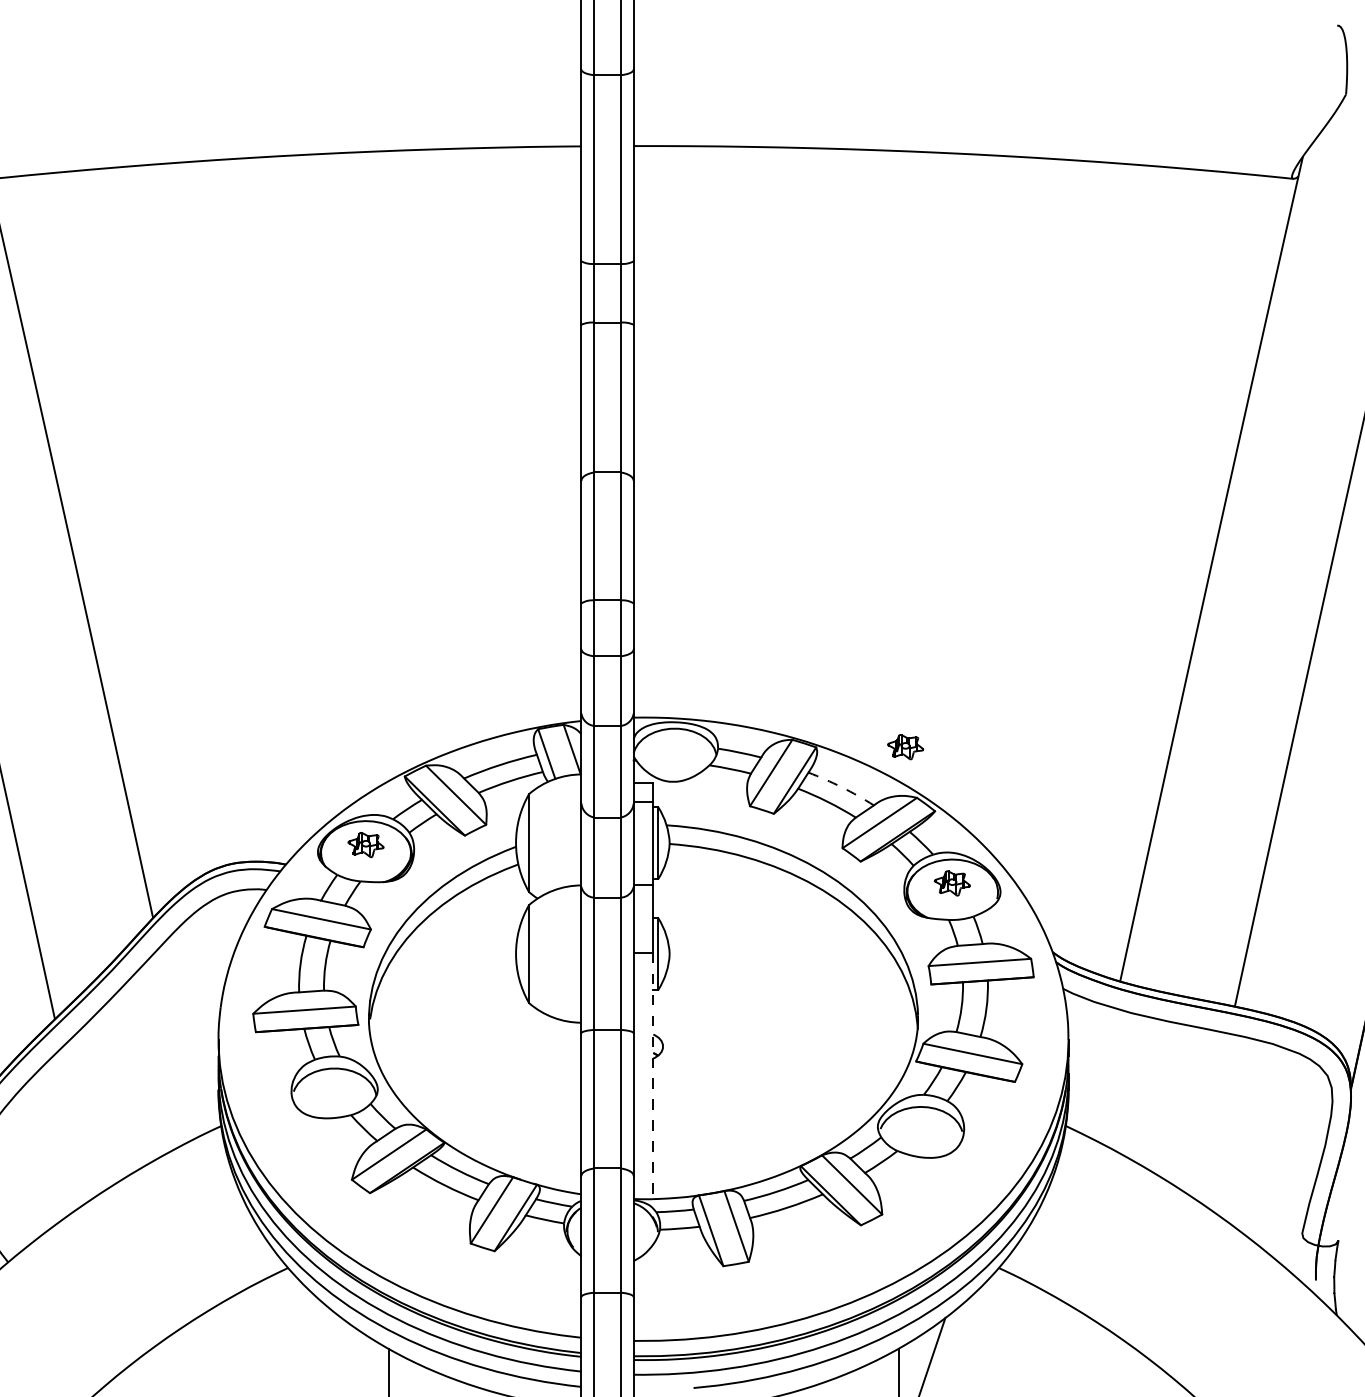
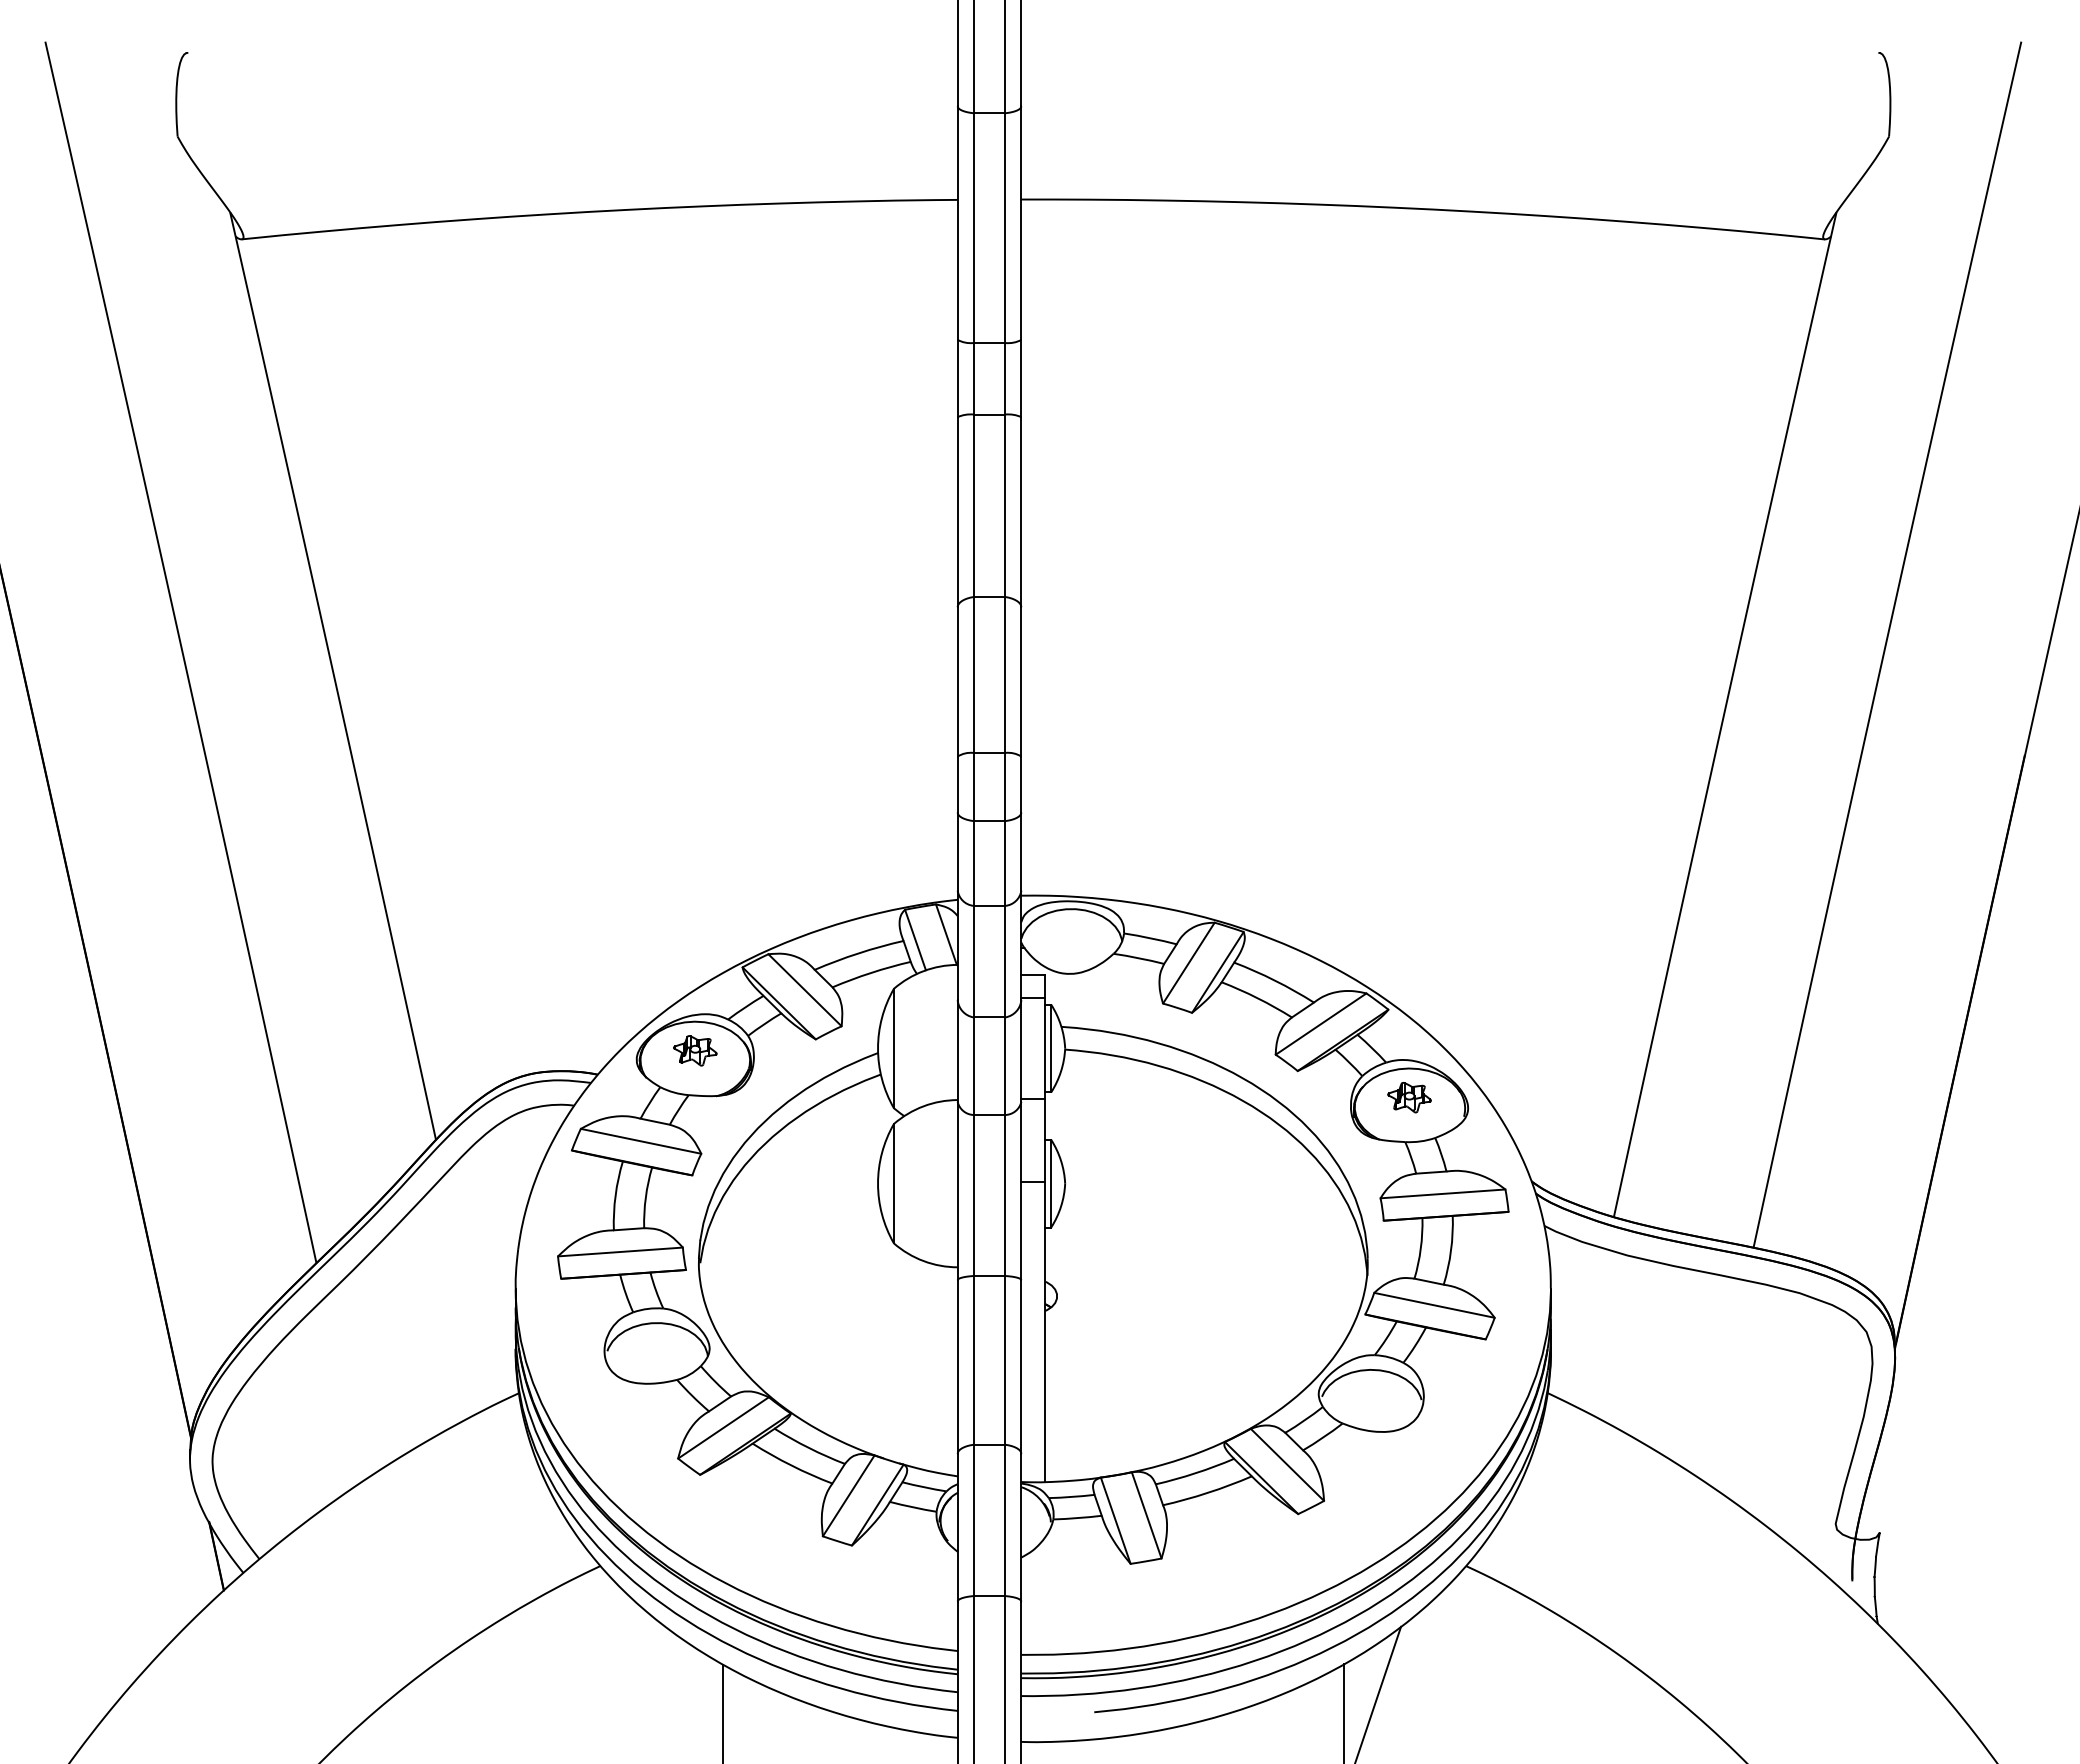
part: (905, 747) -> (1352, 931), removed
arc: (842, 787) -> (1275, 980), dashed -> solid
line: (653, 1076) -> (1045, 1332), dashed -> solid

